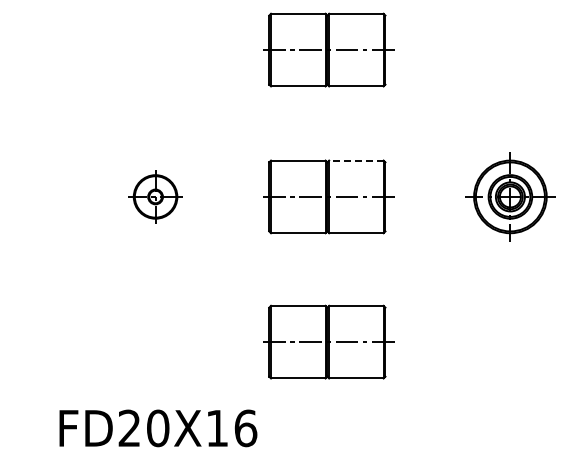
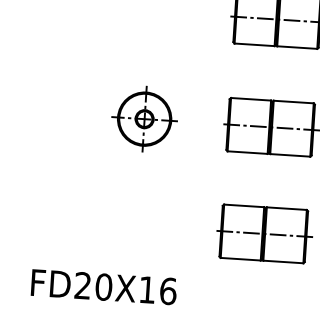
line: (355, 160) -> (293, 101), dashed -> solid
part: (155, 196) -> (144, 118), size x1.67
text: (158, 428) -> (104, 287), moved

